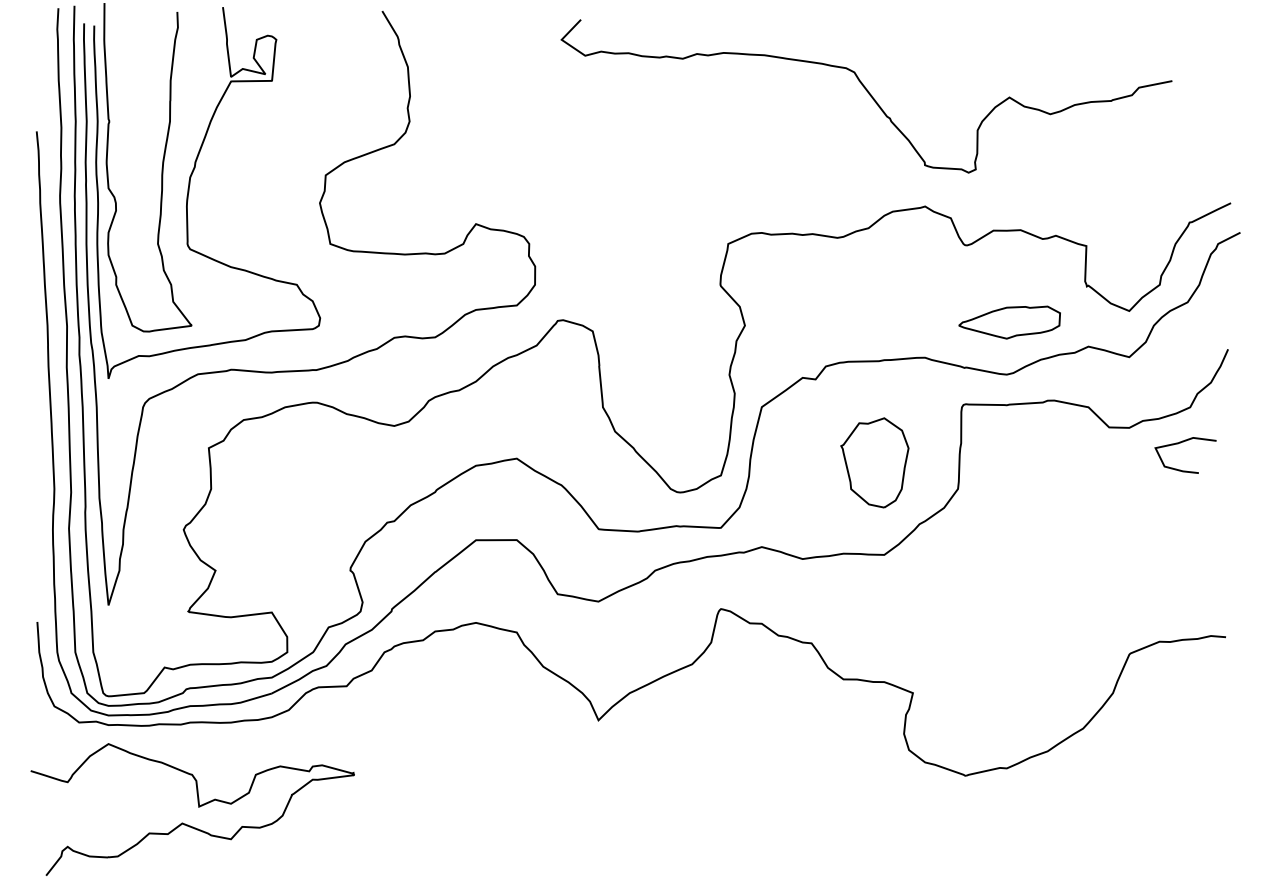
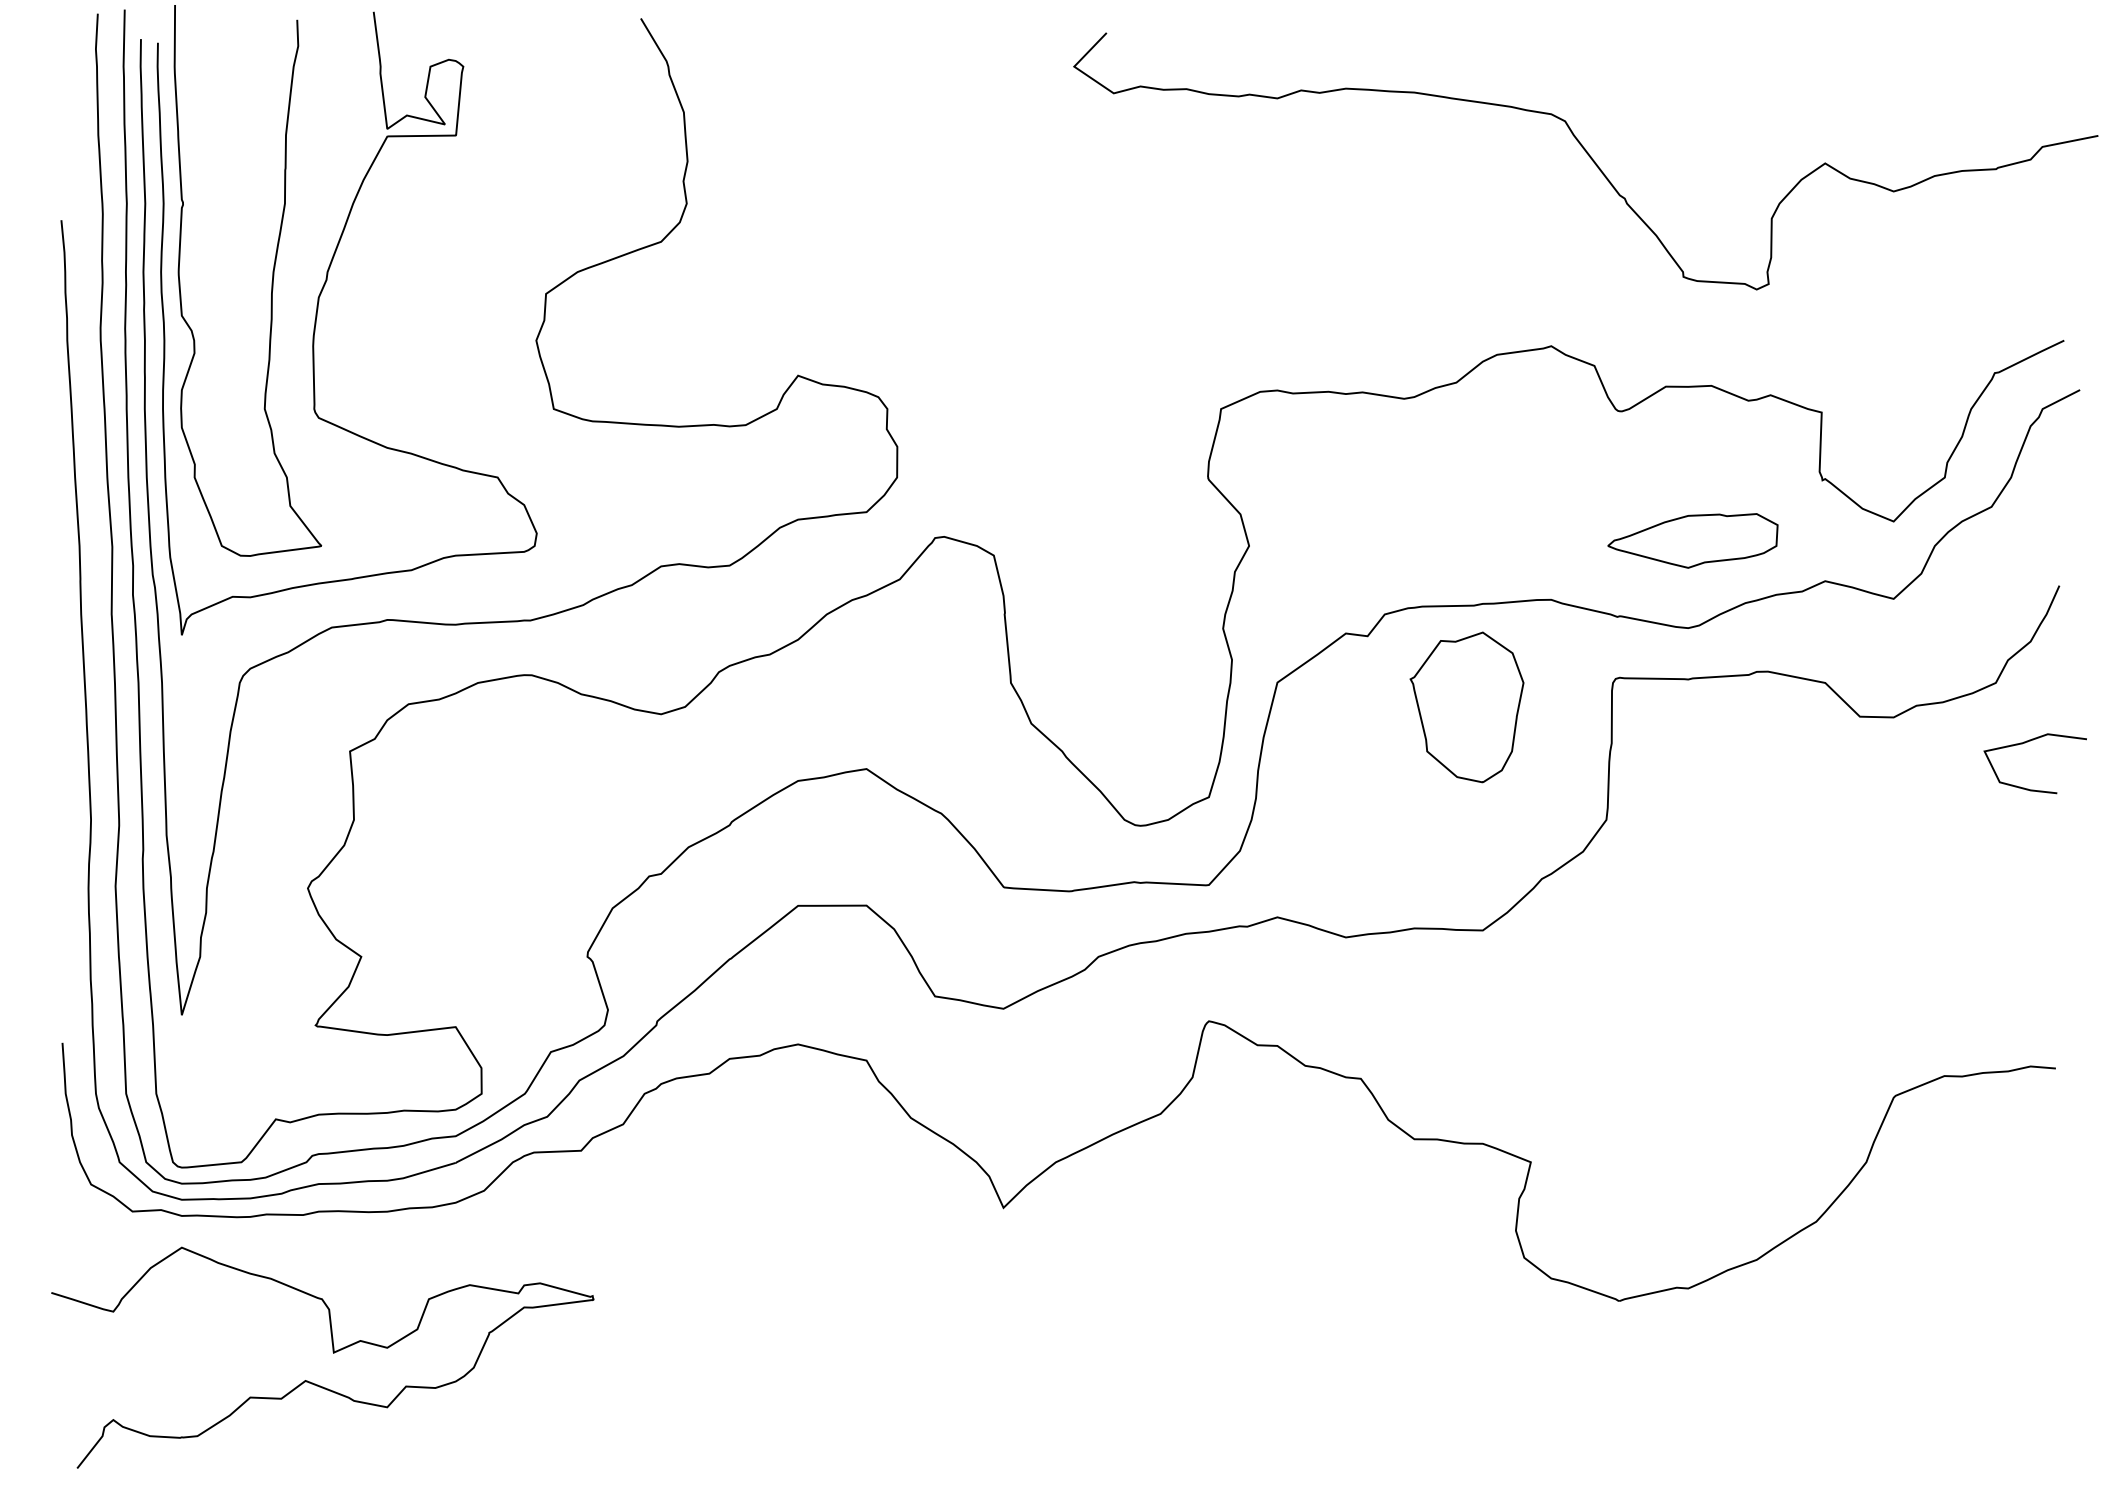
curve: (868, 94) -> (1588, 158), moved
curve: (1180, 443) -> (2026, 743), moved
part: (874, 462) -> (1466, 706), moved

